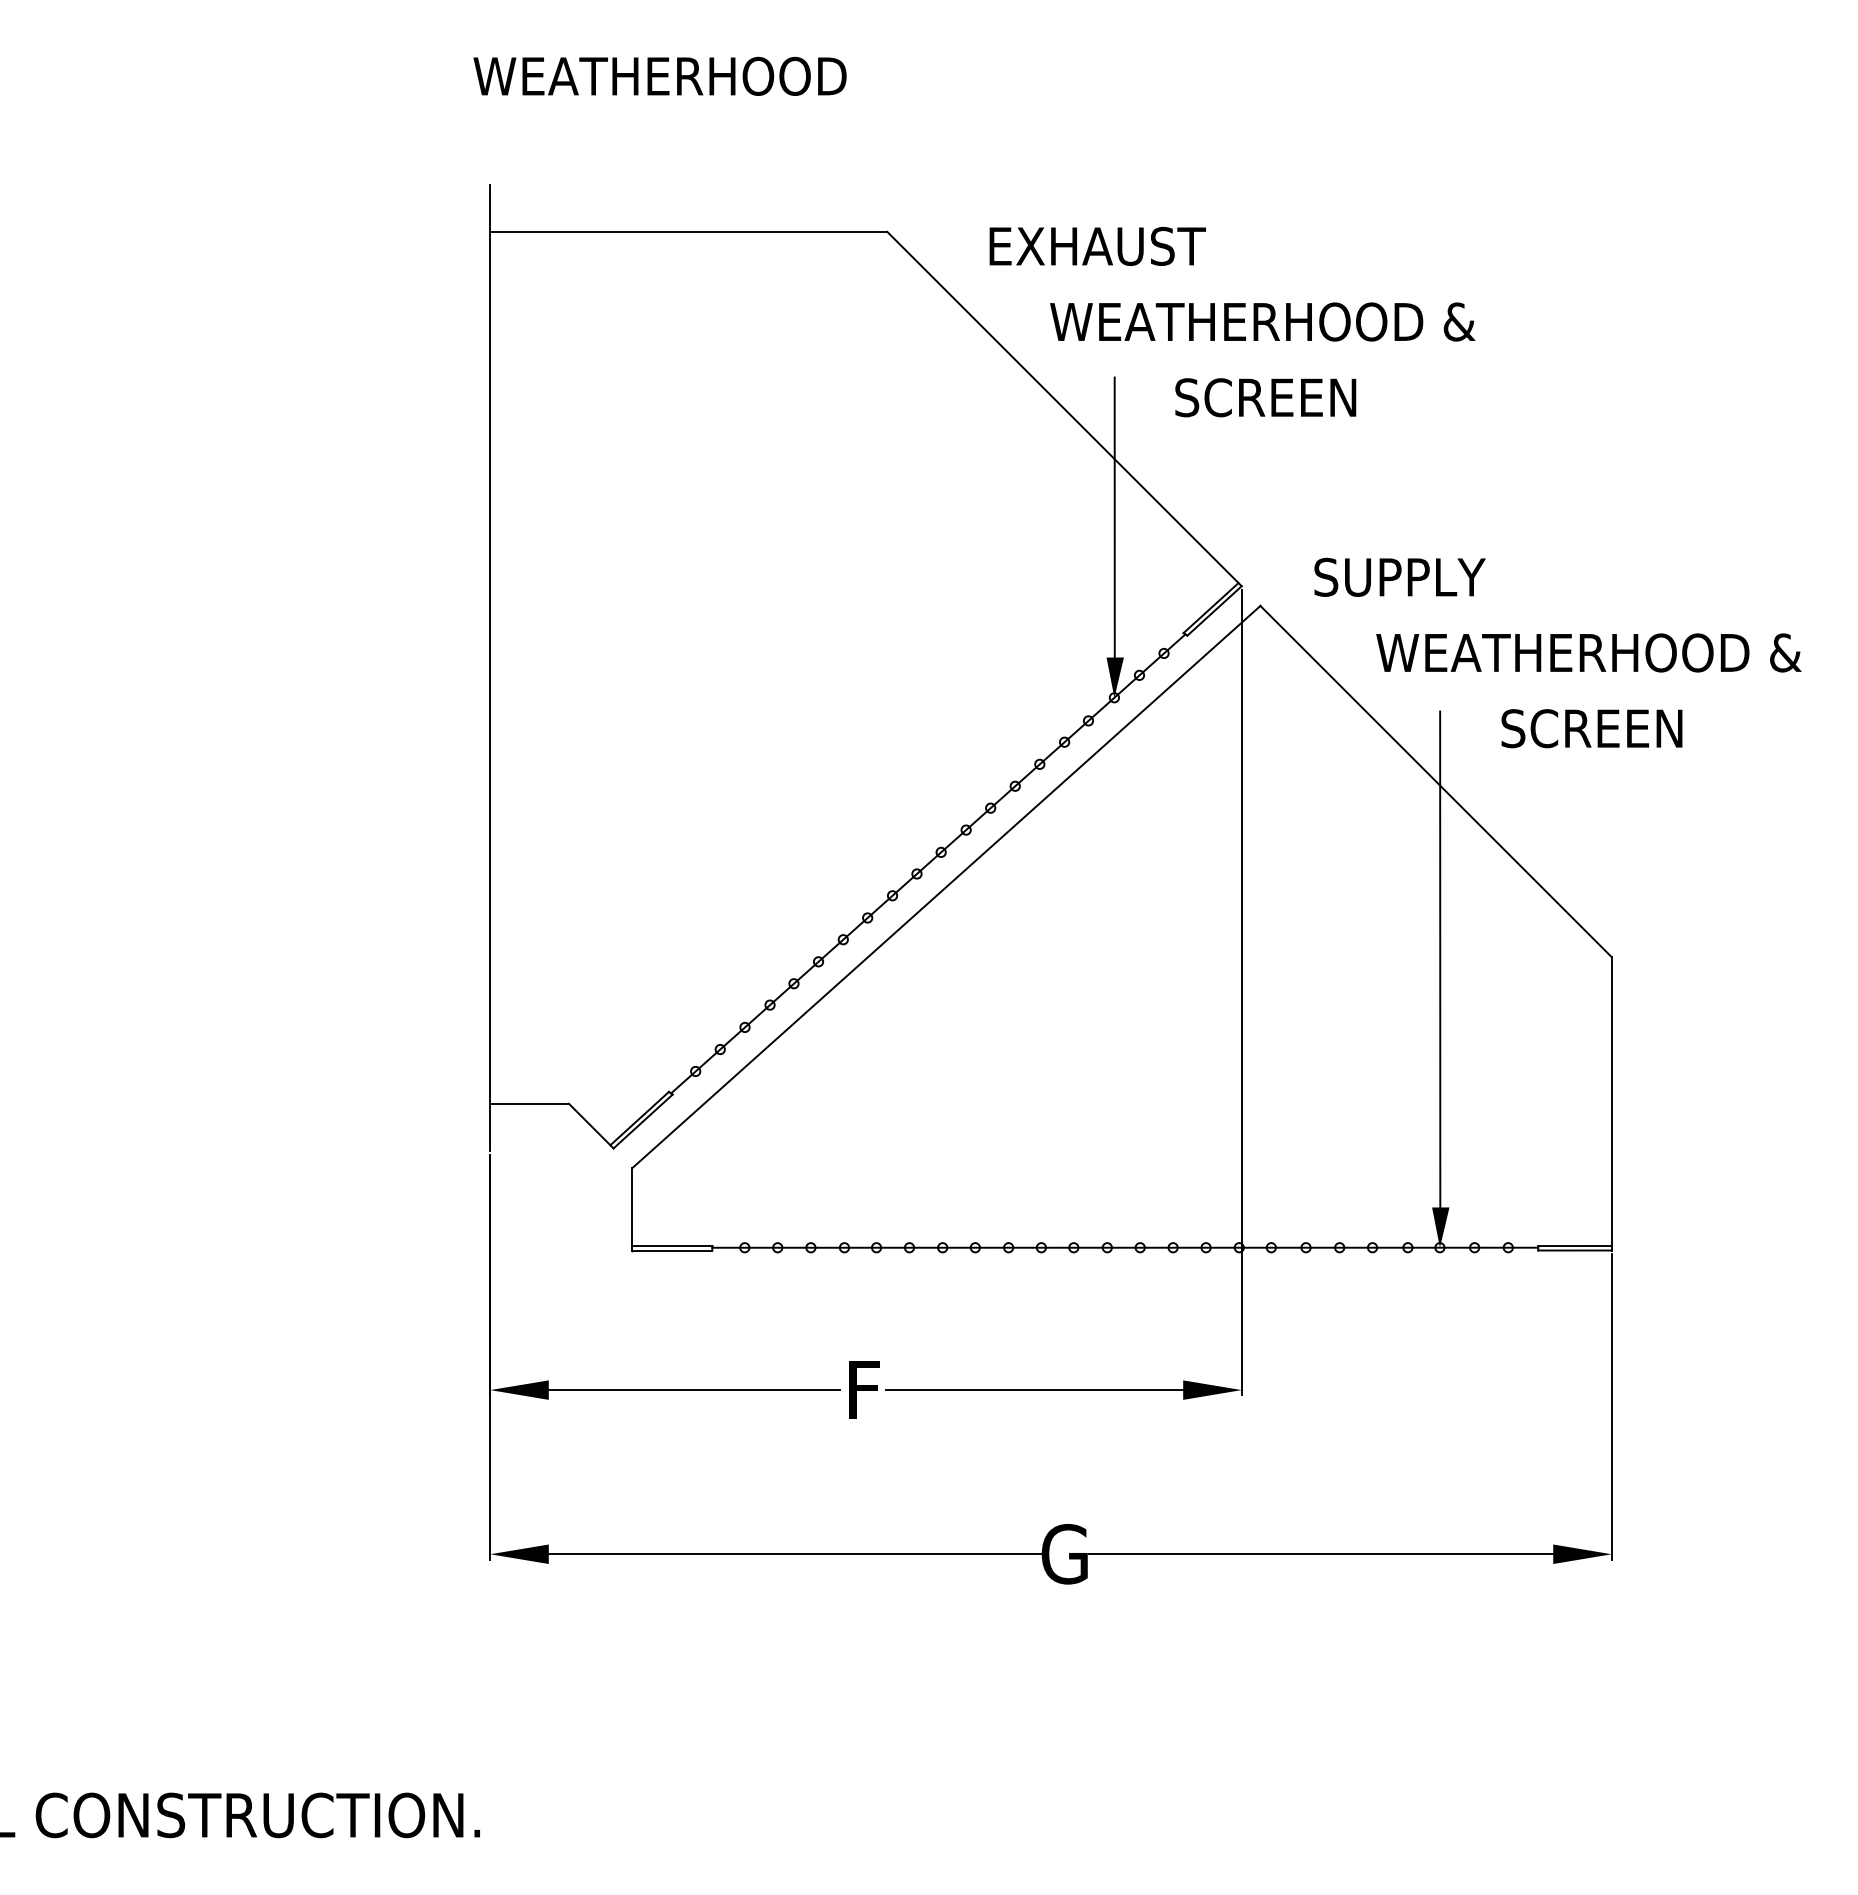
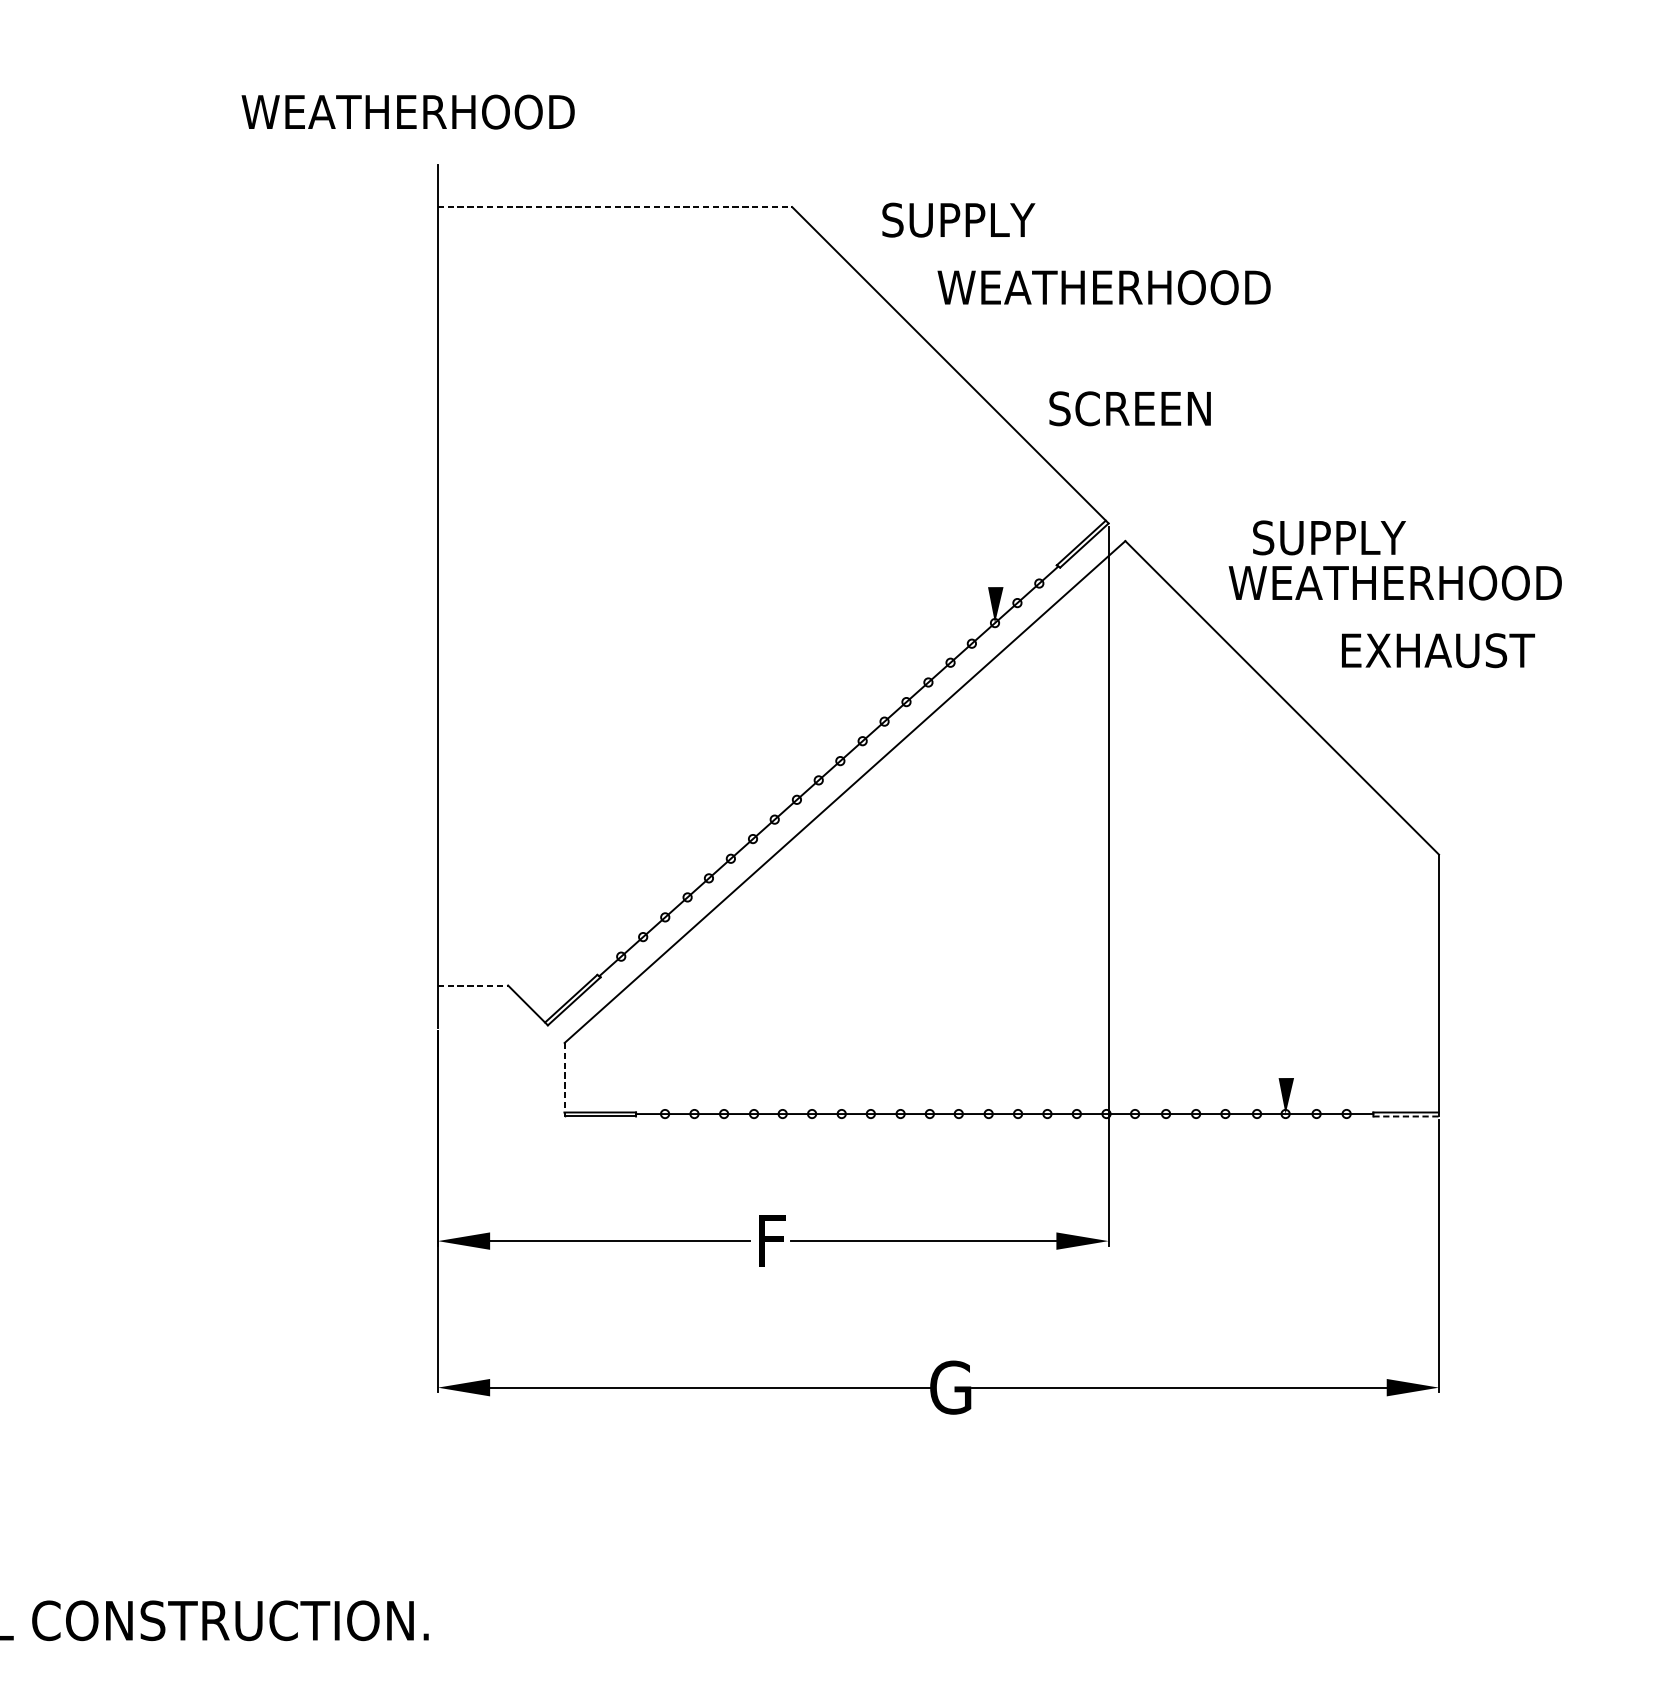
text: (659, 75) -> (407, 111), moved
line: (689, 231) -> (615, 206), solid -> dashed
text: (1097, 245) -> (979, 219), EXHAUST -> SUPPLY
text: (1459, 321) -> (1303, 287), WEATHERHOOD & -> WEATHERHOOD
text: (1265, 397) -> (1129, 408), moved
line: (1114, 517) -> (995, 462), removed
text: (1399, 576) -> (1328, 537), moved
text: (1785, 652) -> (1594, 582), WEATHERHOOD & -> WEATHERHOOD
text: (1610, 728) -> (1437, 650), SCREEN -> EXHAUST
line: (1440, 959) -> (1286, 856), removed
line: (530, 1103) -> (473, 985), solid -> dashed
line: (632, 1209) -> (564, 1079), solid -> dashed
line: (1575, 1250) -> (1406, 1116), solid -> dashed

